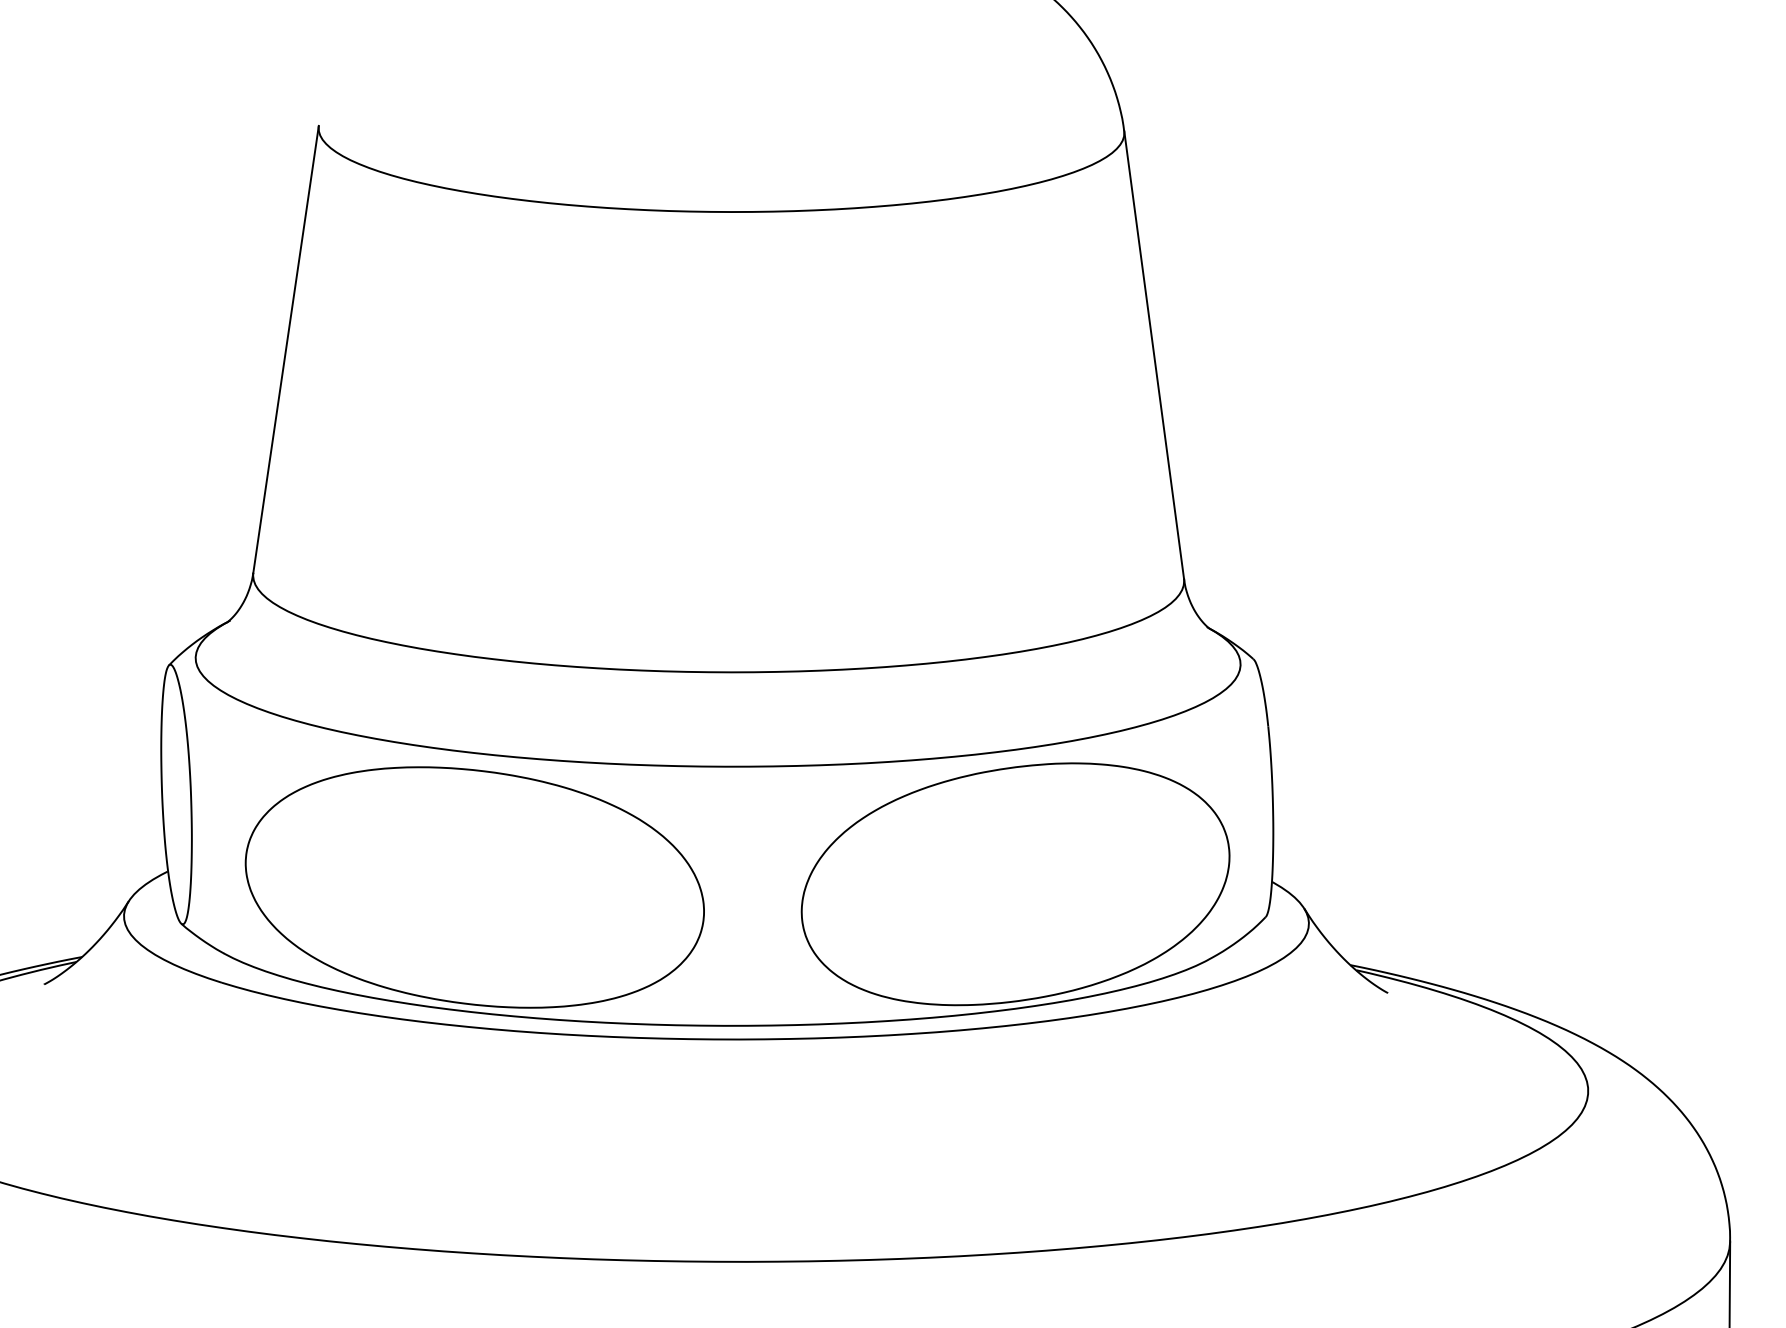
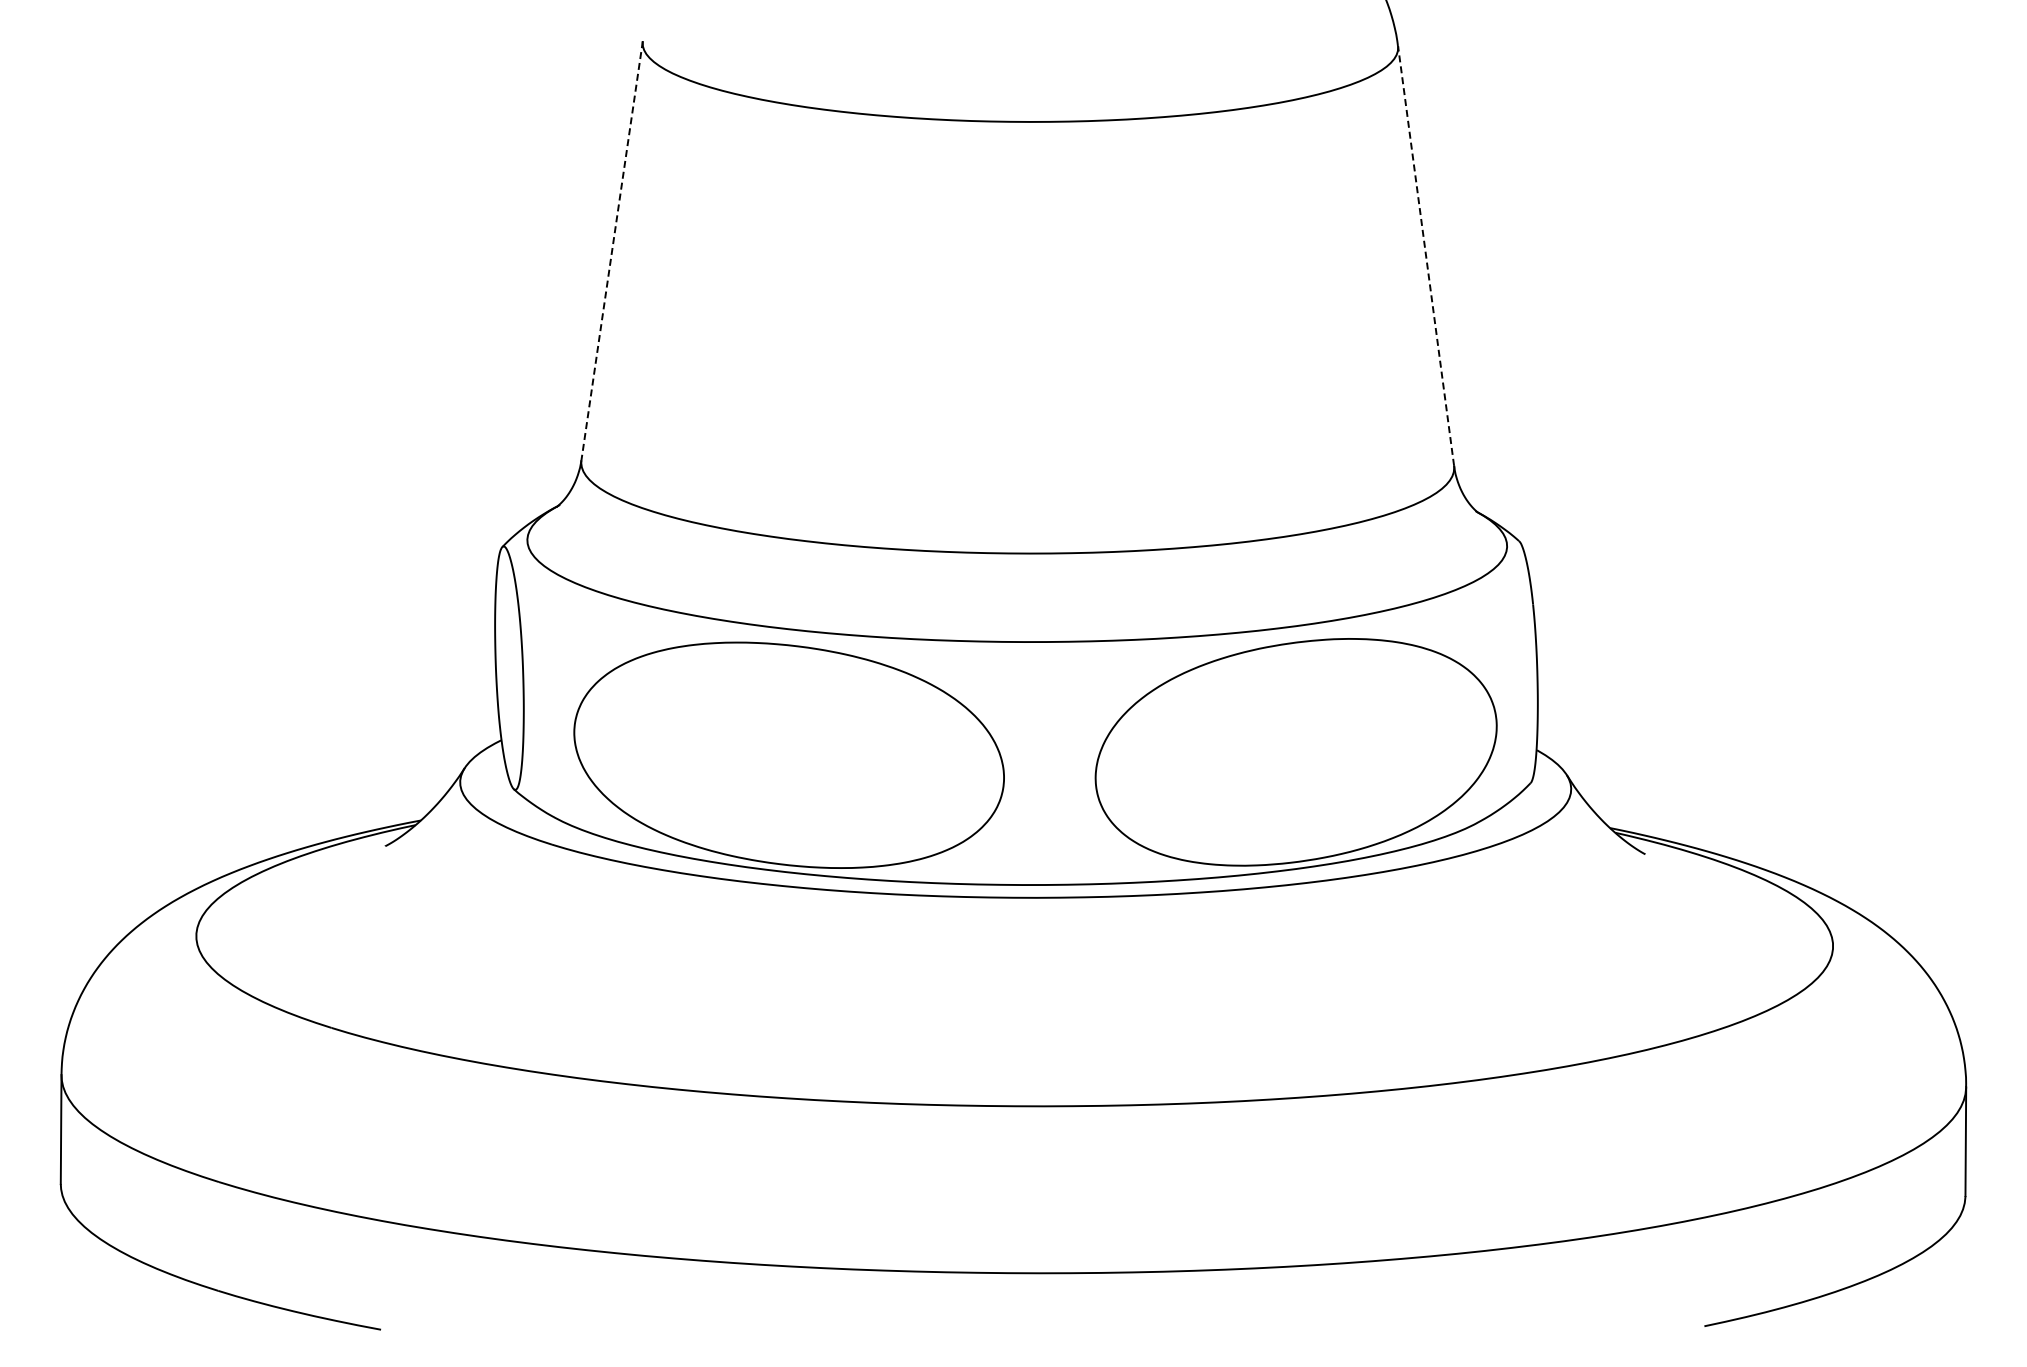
line: (286, 349) -> (612, 250), solid -> dashed
line: (1154, 354) -> (1426, 255), solid -> dashed

